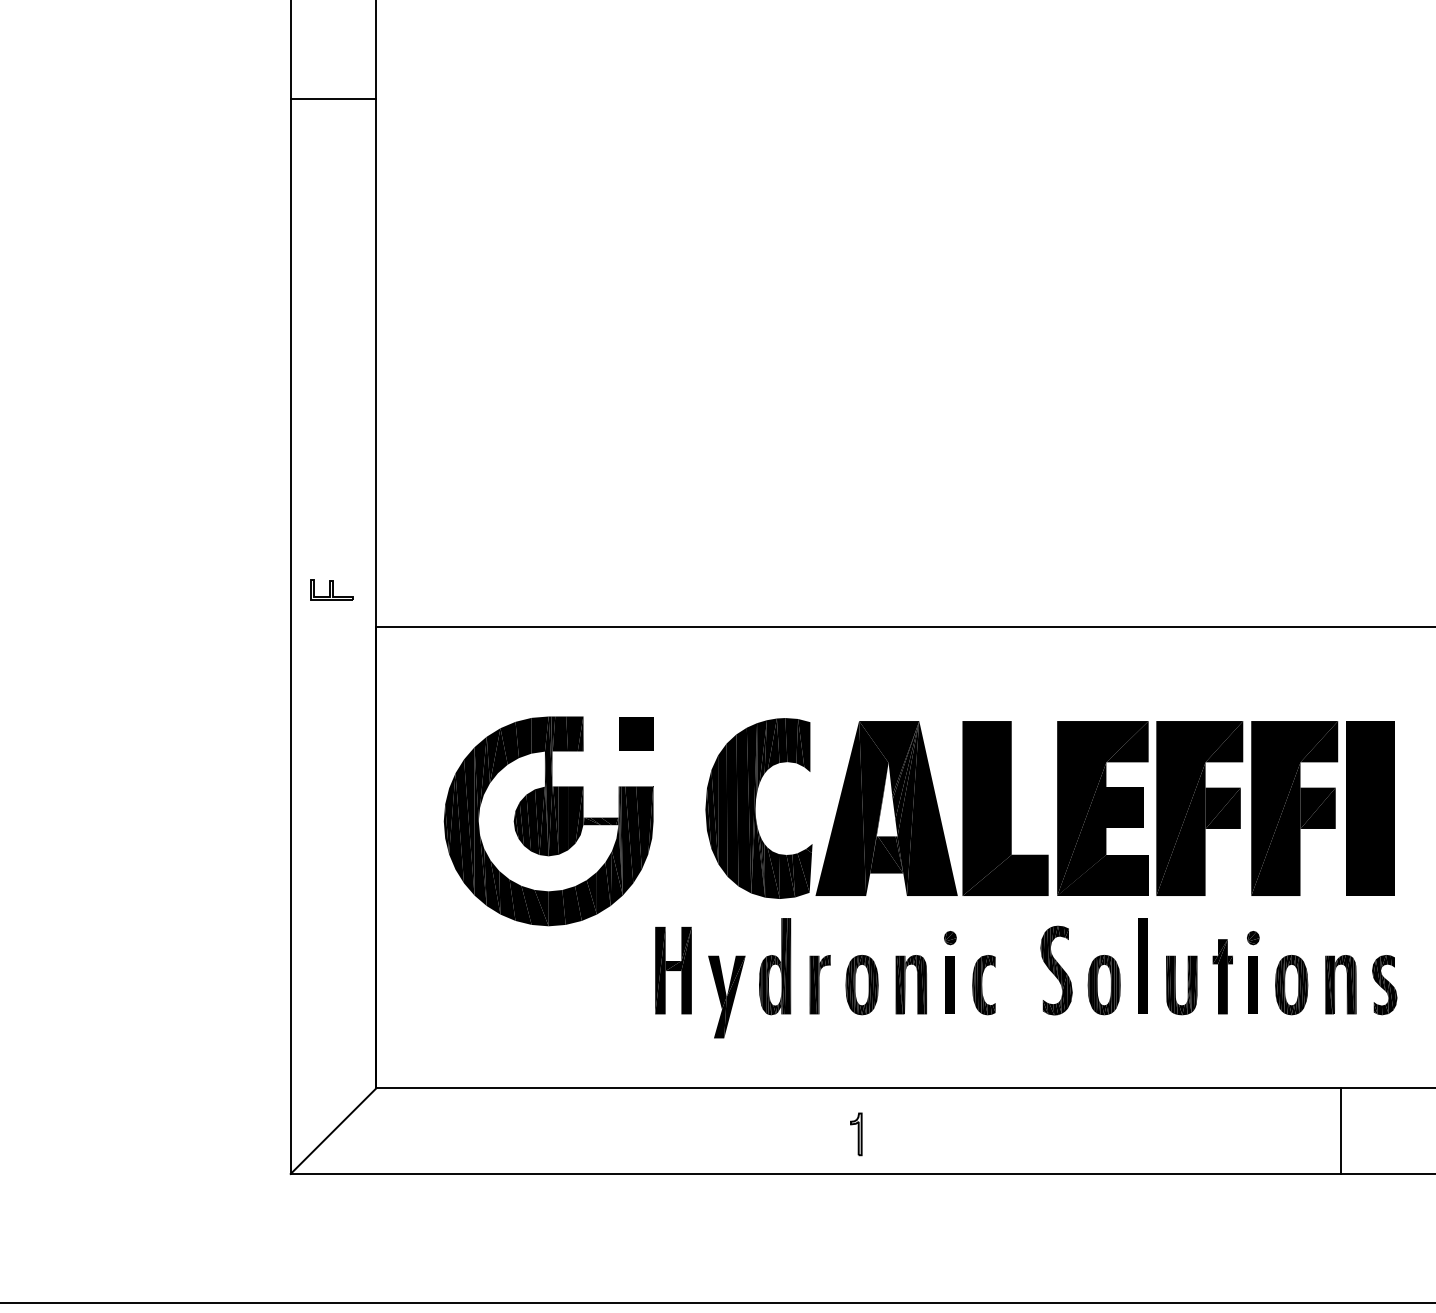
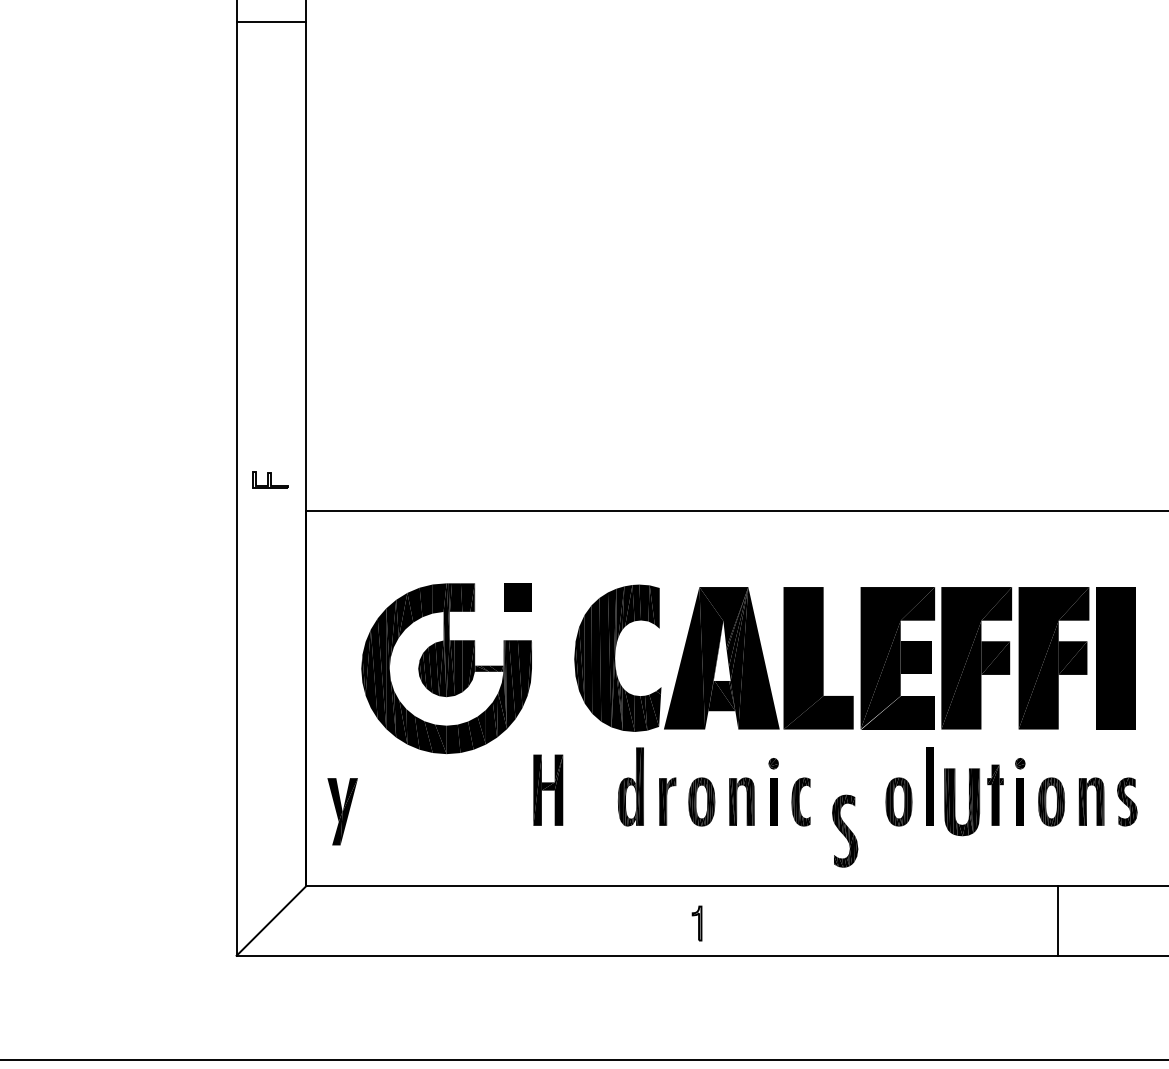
line: (333, 98) -> (271, 22), moved
part: (1057, 969) -> (845, 830), moved
part: (1181, 985) -> (961, 802), size x1.4
part: (726, 996) -> (342, 811), moved
line: (1340, 1130) -> (1057, 920), moved

